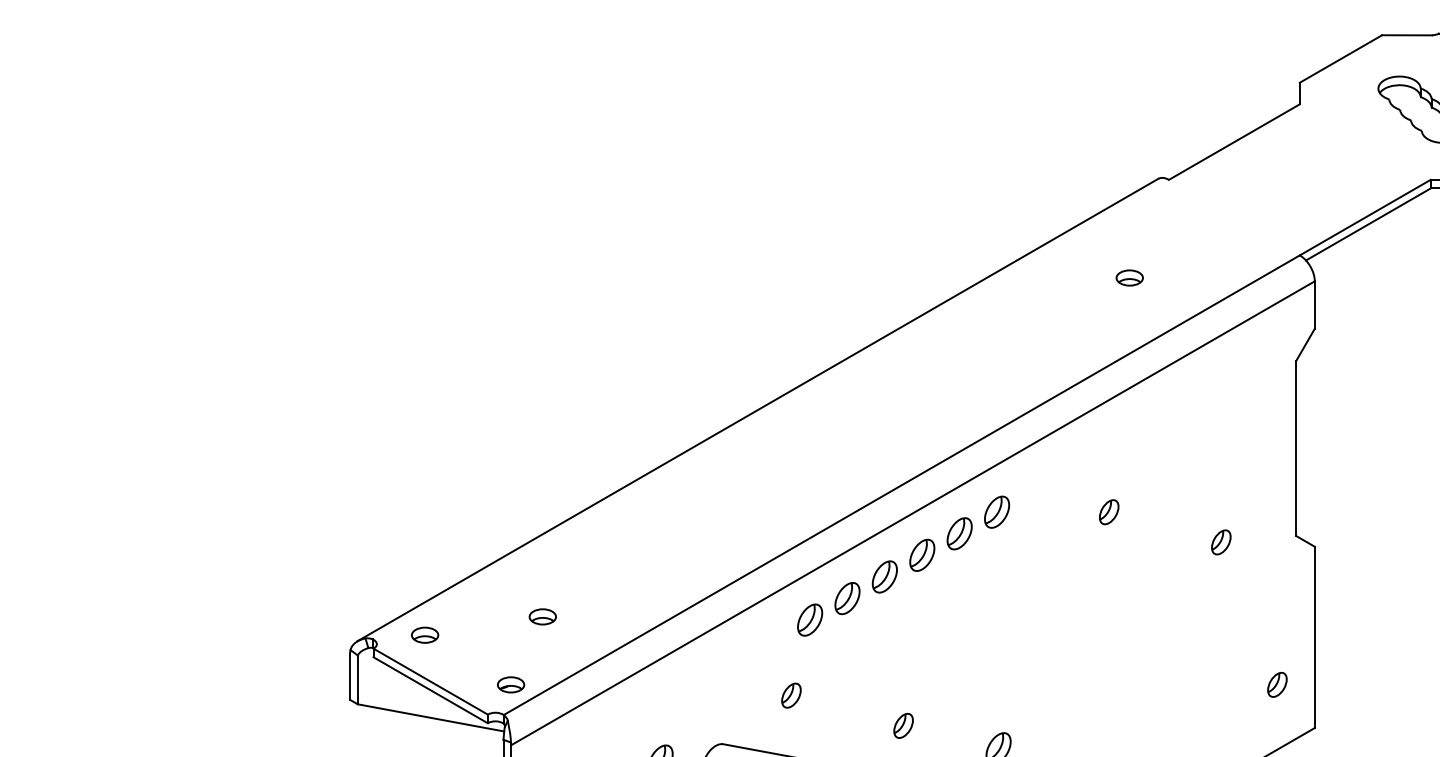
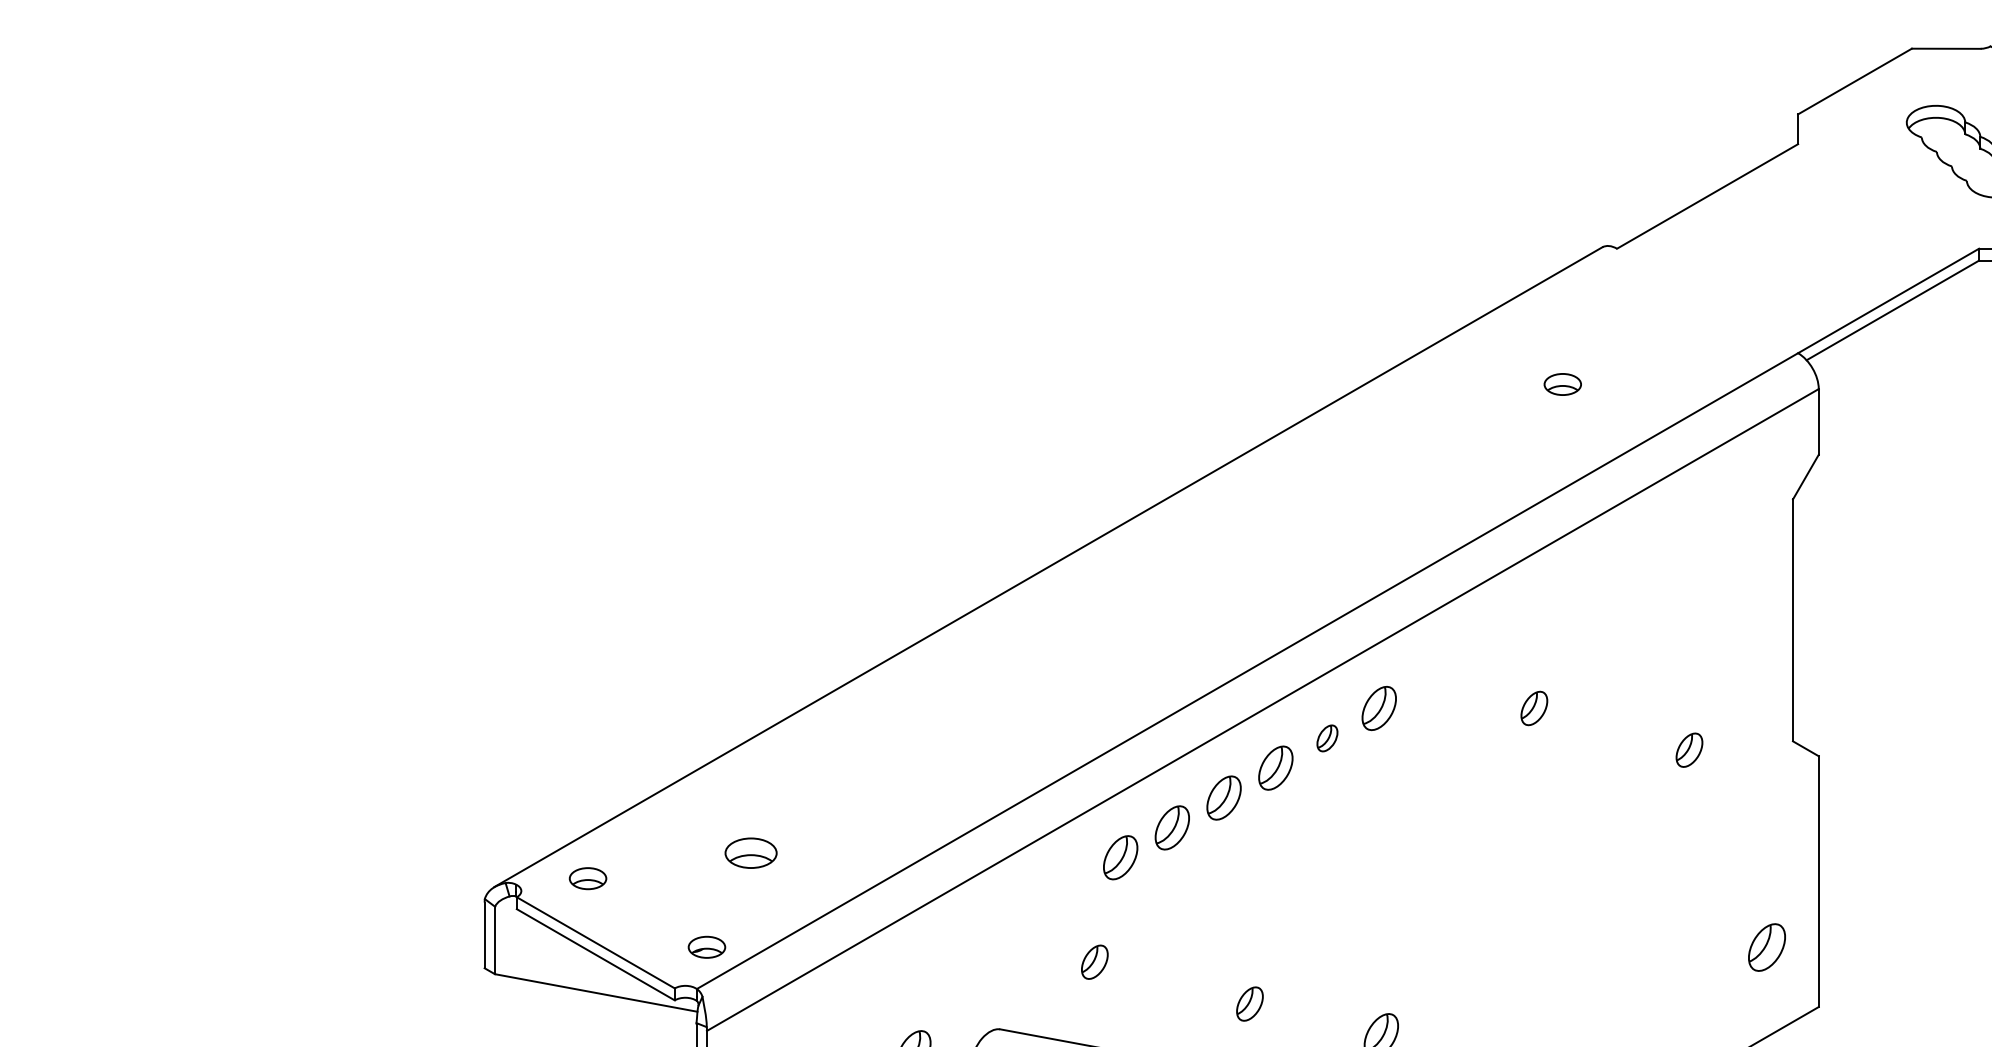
part: (959, 533) -> (1327, 737), size x0.6
part: (542, 616) -> (750, 852), size x1.4
part: (1277, 684) -> (1767, 946), size x1.4

